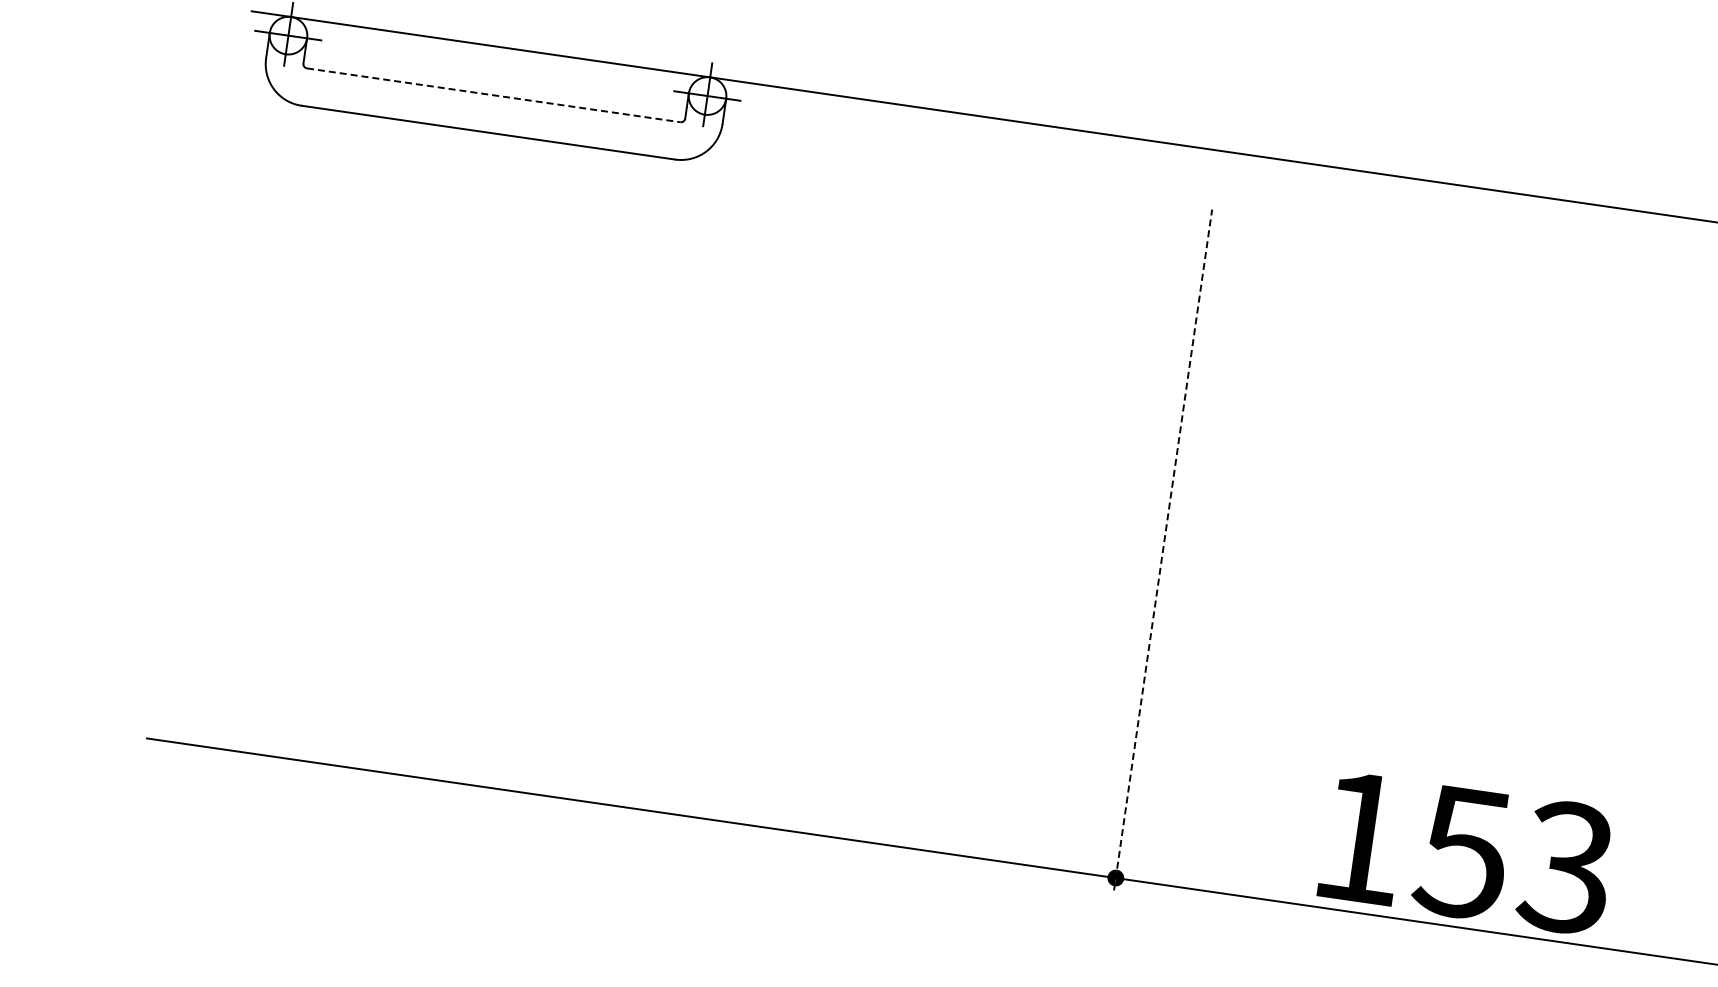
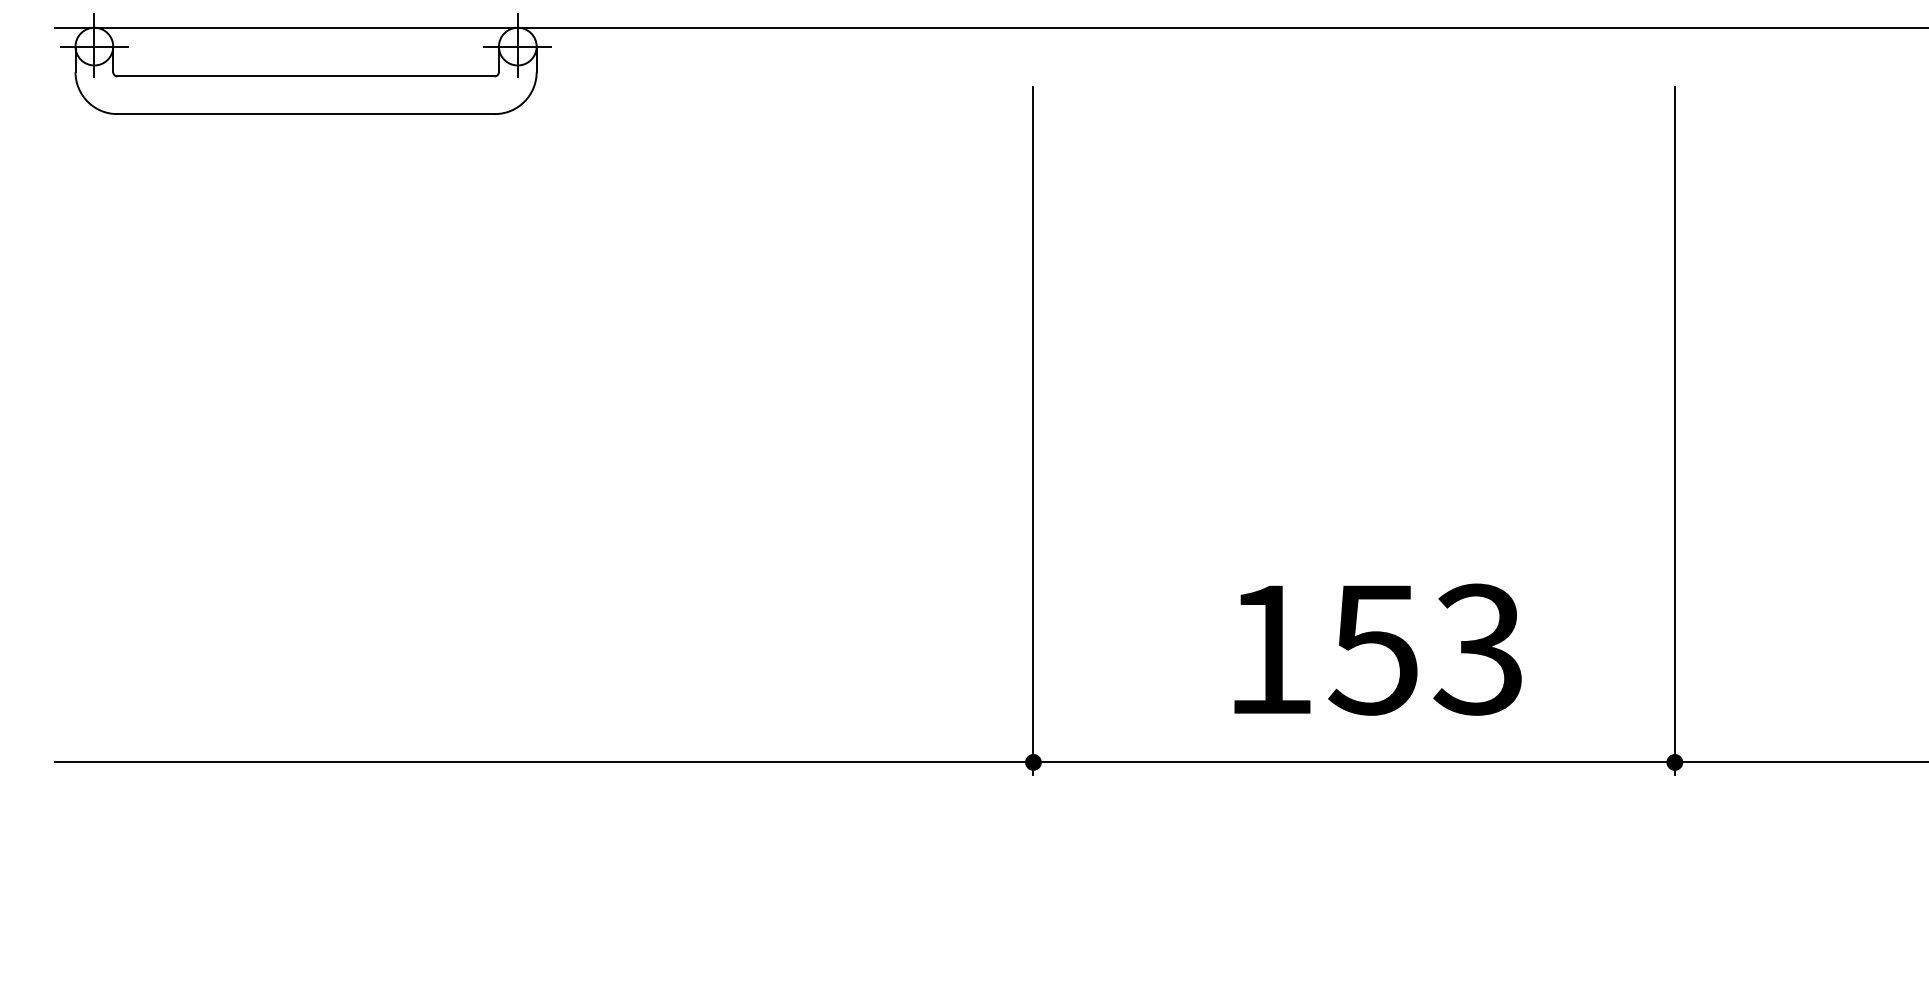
line: (494, 95) -> (306, 76), dashed -> solid
line: (1163, 550) -> (1033, 431), dashed -> solid
text: (1467, 852) -> (1377, 649), moved

